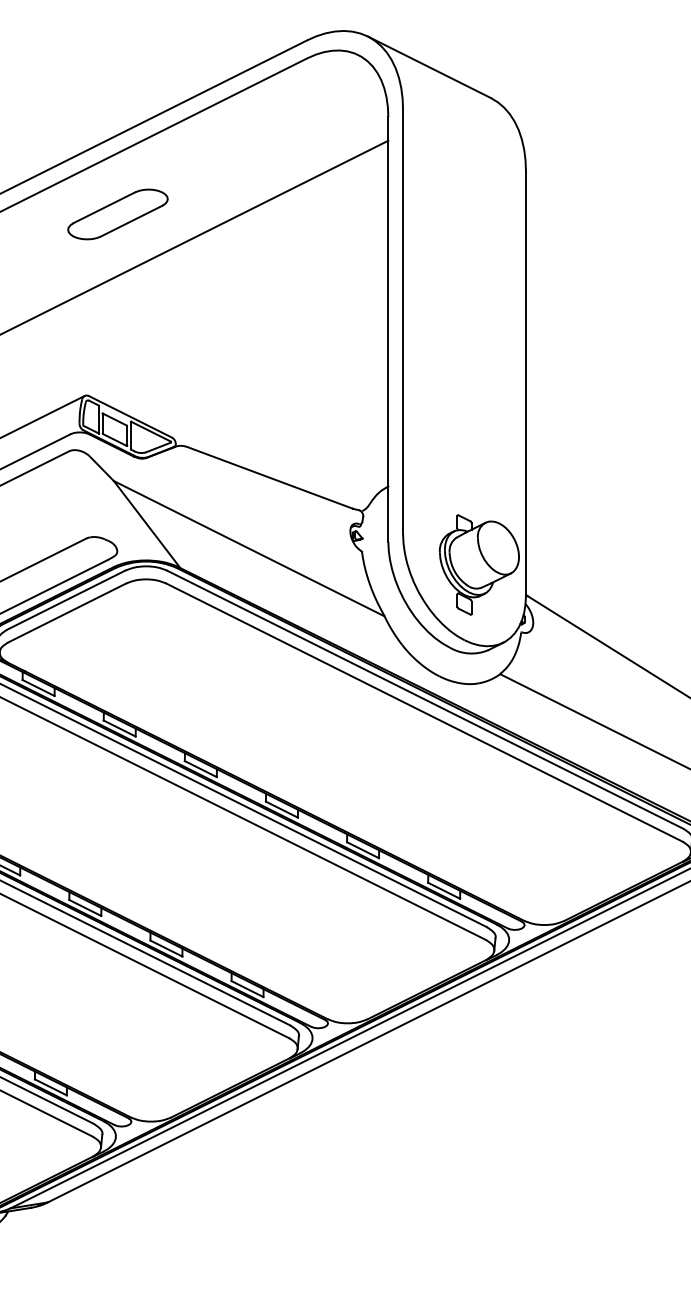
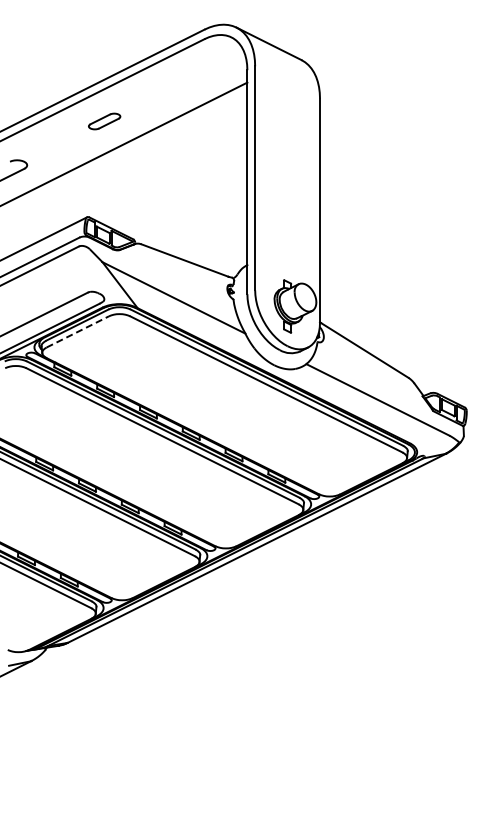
part: (117, 214) -> (104, 121), size x0.6
line: (66, 612) -> (77, 331), solid -> dashed

